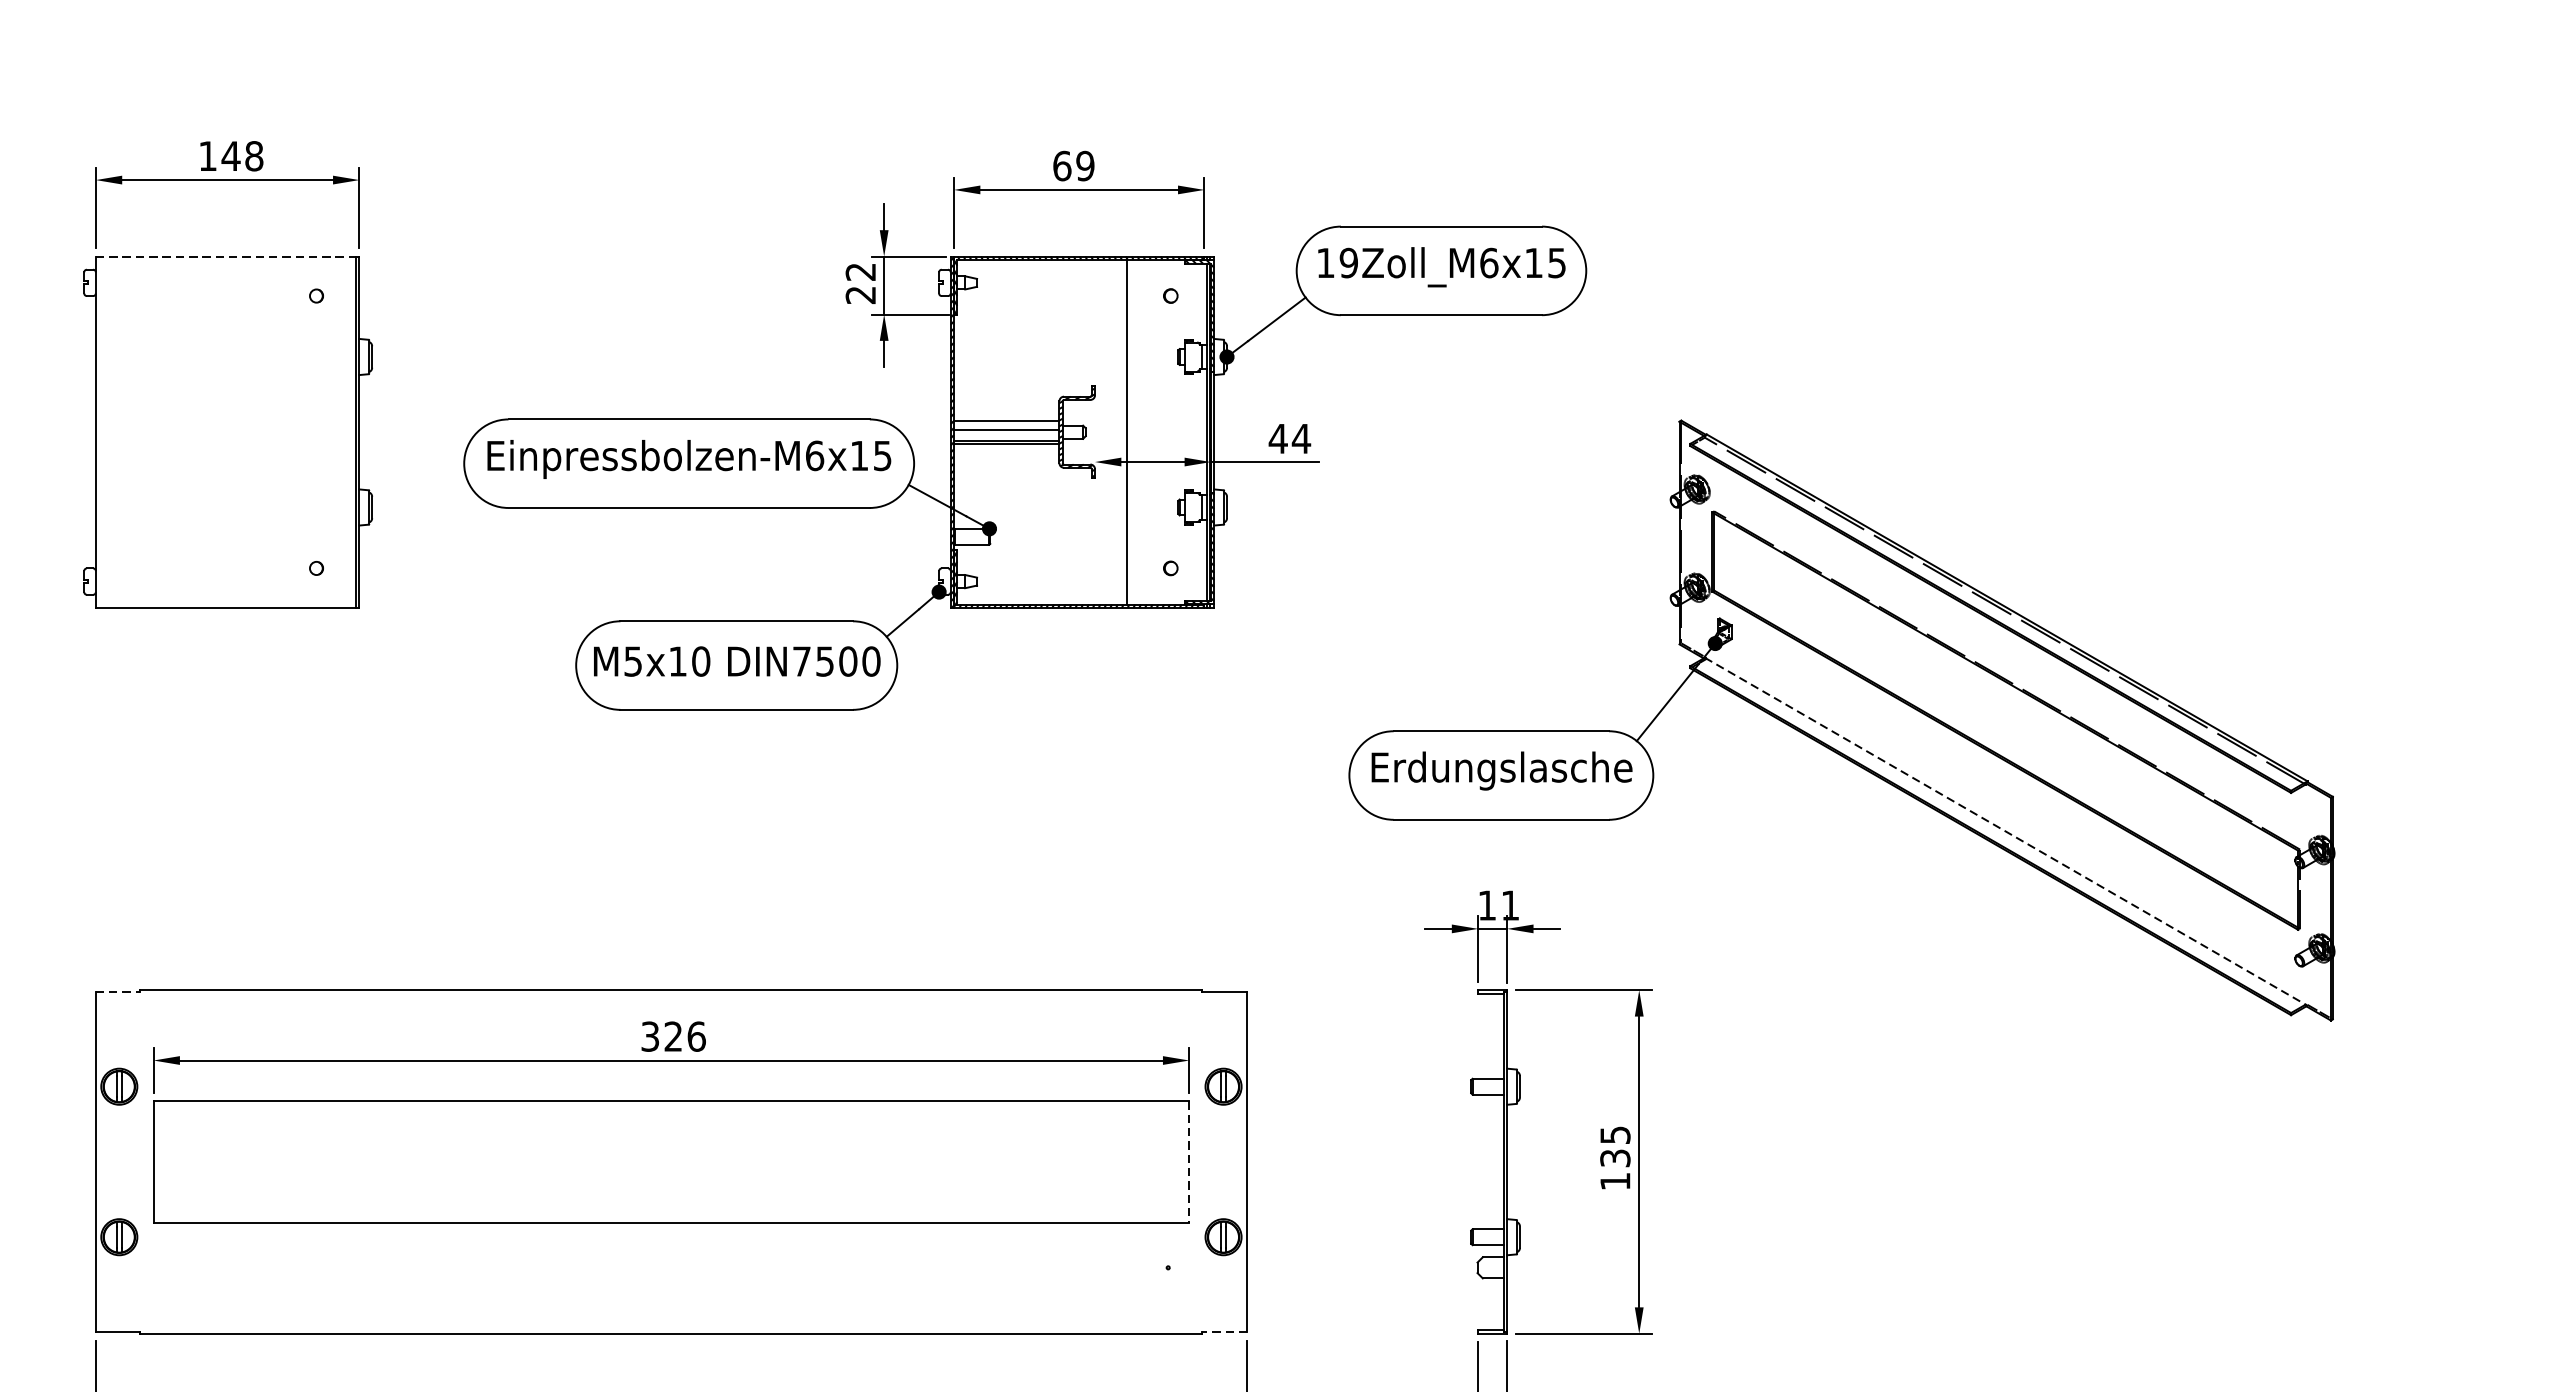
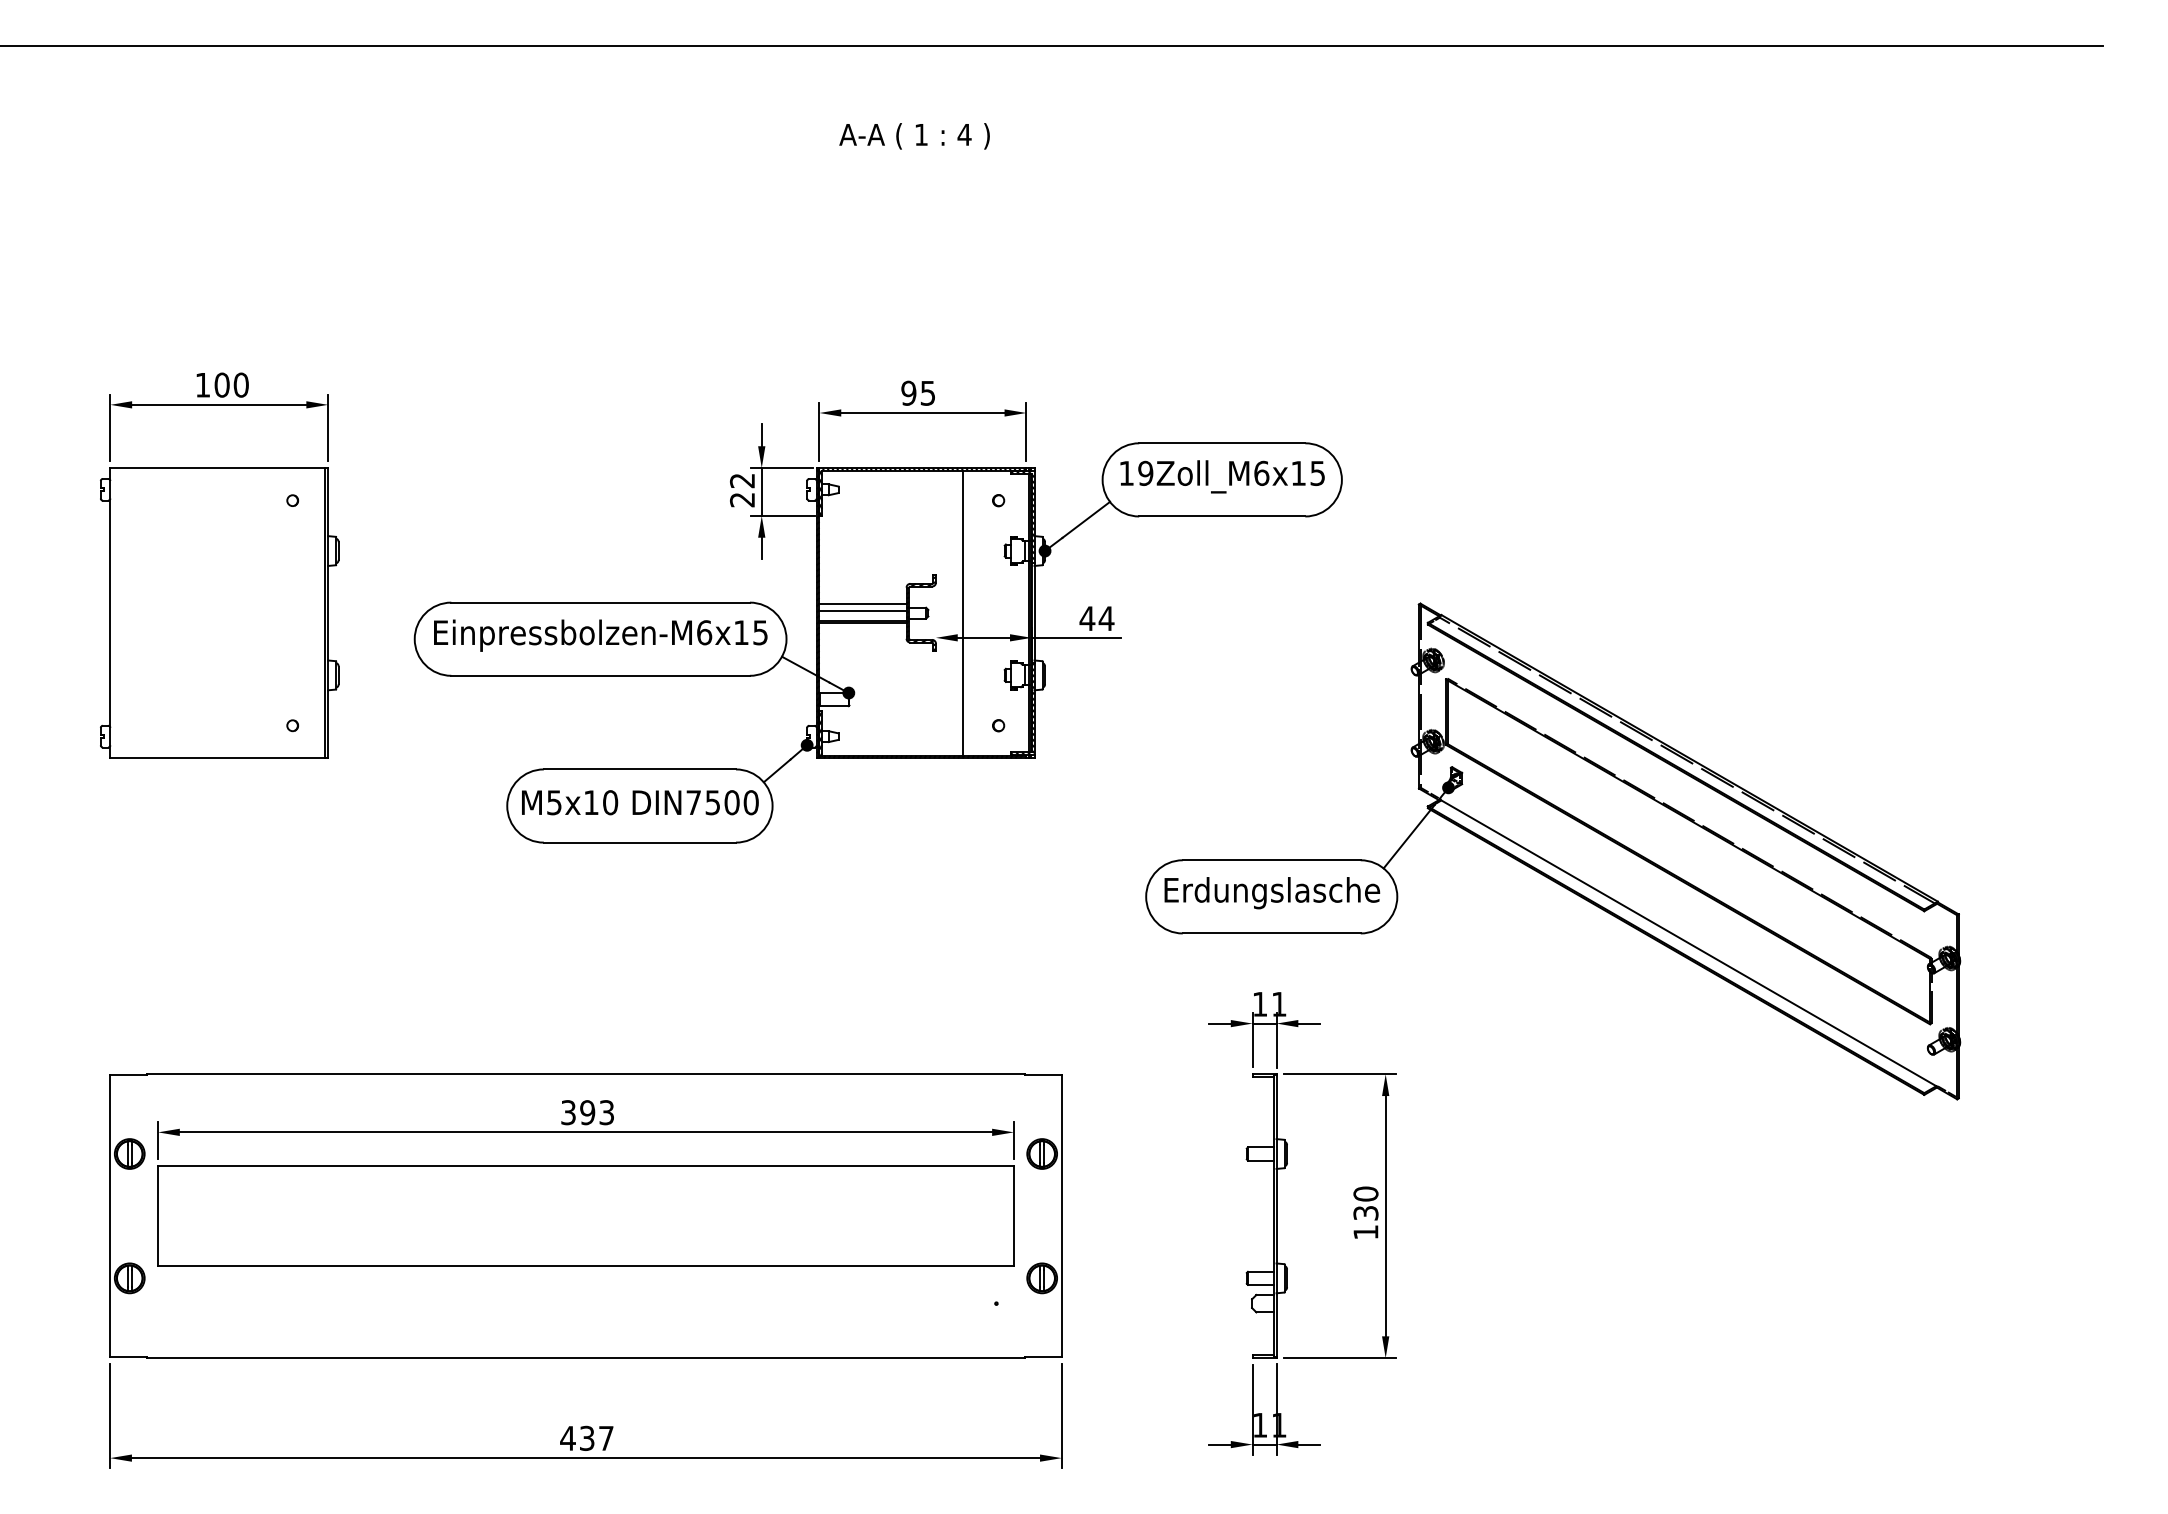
text: (242, 155) -> (231, 384), 148 -> 100
text: (1073, 165) -> (918, 392), 69 -> 95
line: (225, 257) -> (217, 468), dashed -> solid
line: (2005, 830) -> (1688, 942), dashed -> solid
line: (117, 991) -> (128, 1075), dashed -> solid
text: (685, 1036) -> (597, 1112), 326 -> 393
text: (1614, 1134) -> (1365, 1193), 135 -> 130
line: (1188, 1162) -> (1013, 1216), dashed -> solid
line: (1225, 1332) -> (1043, 1357), dashed -> solid

